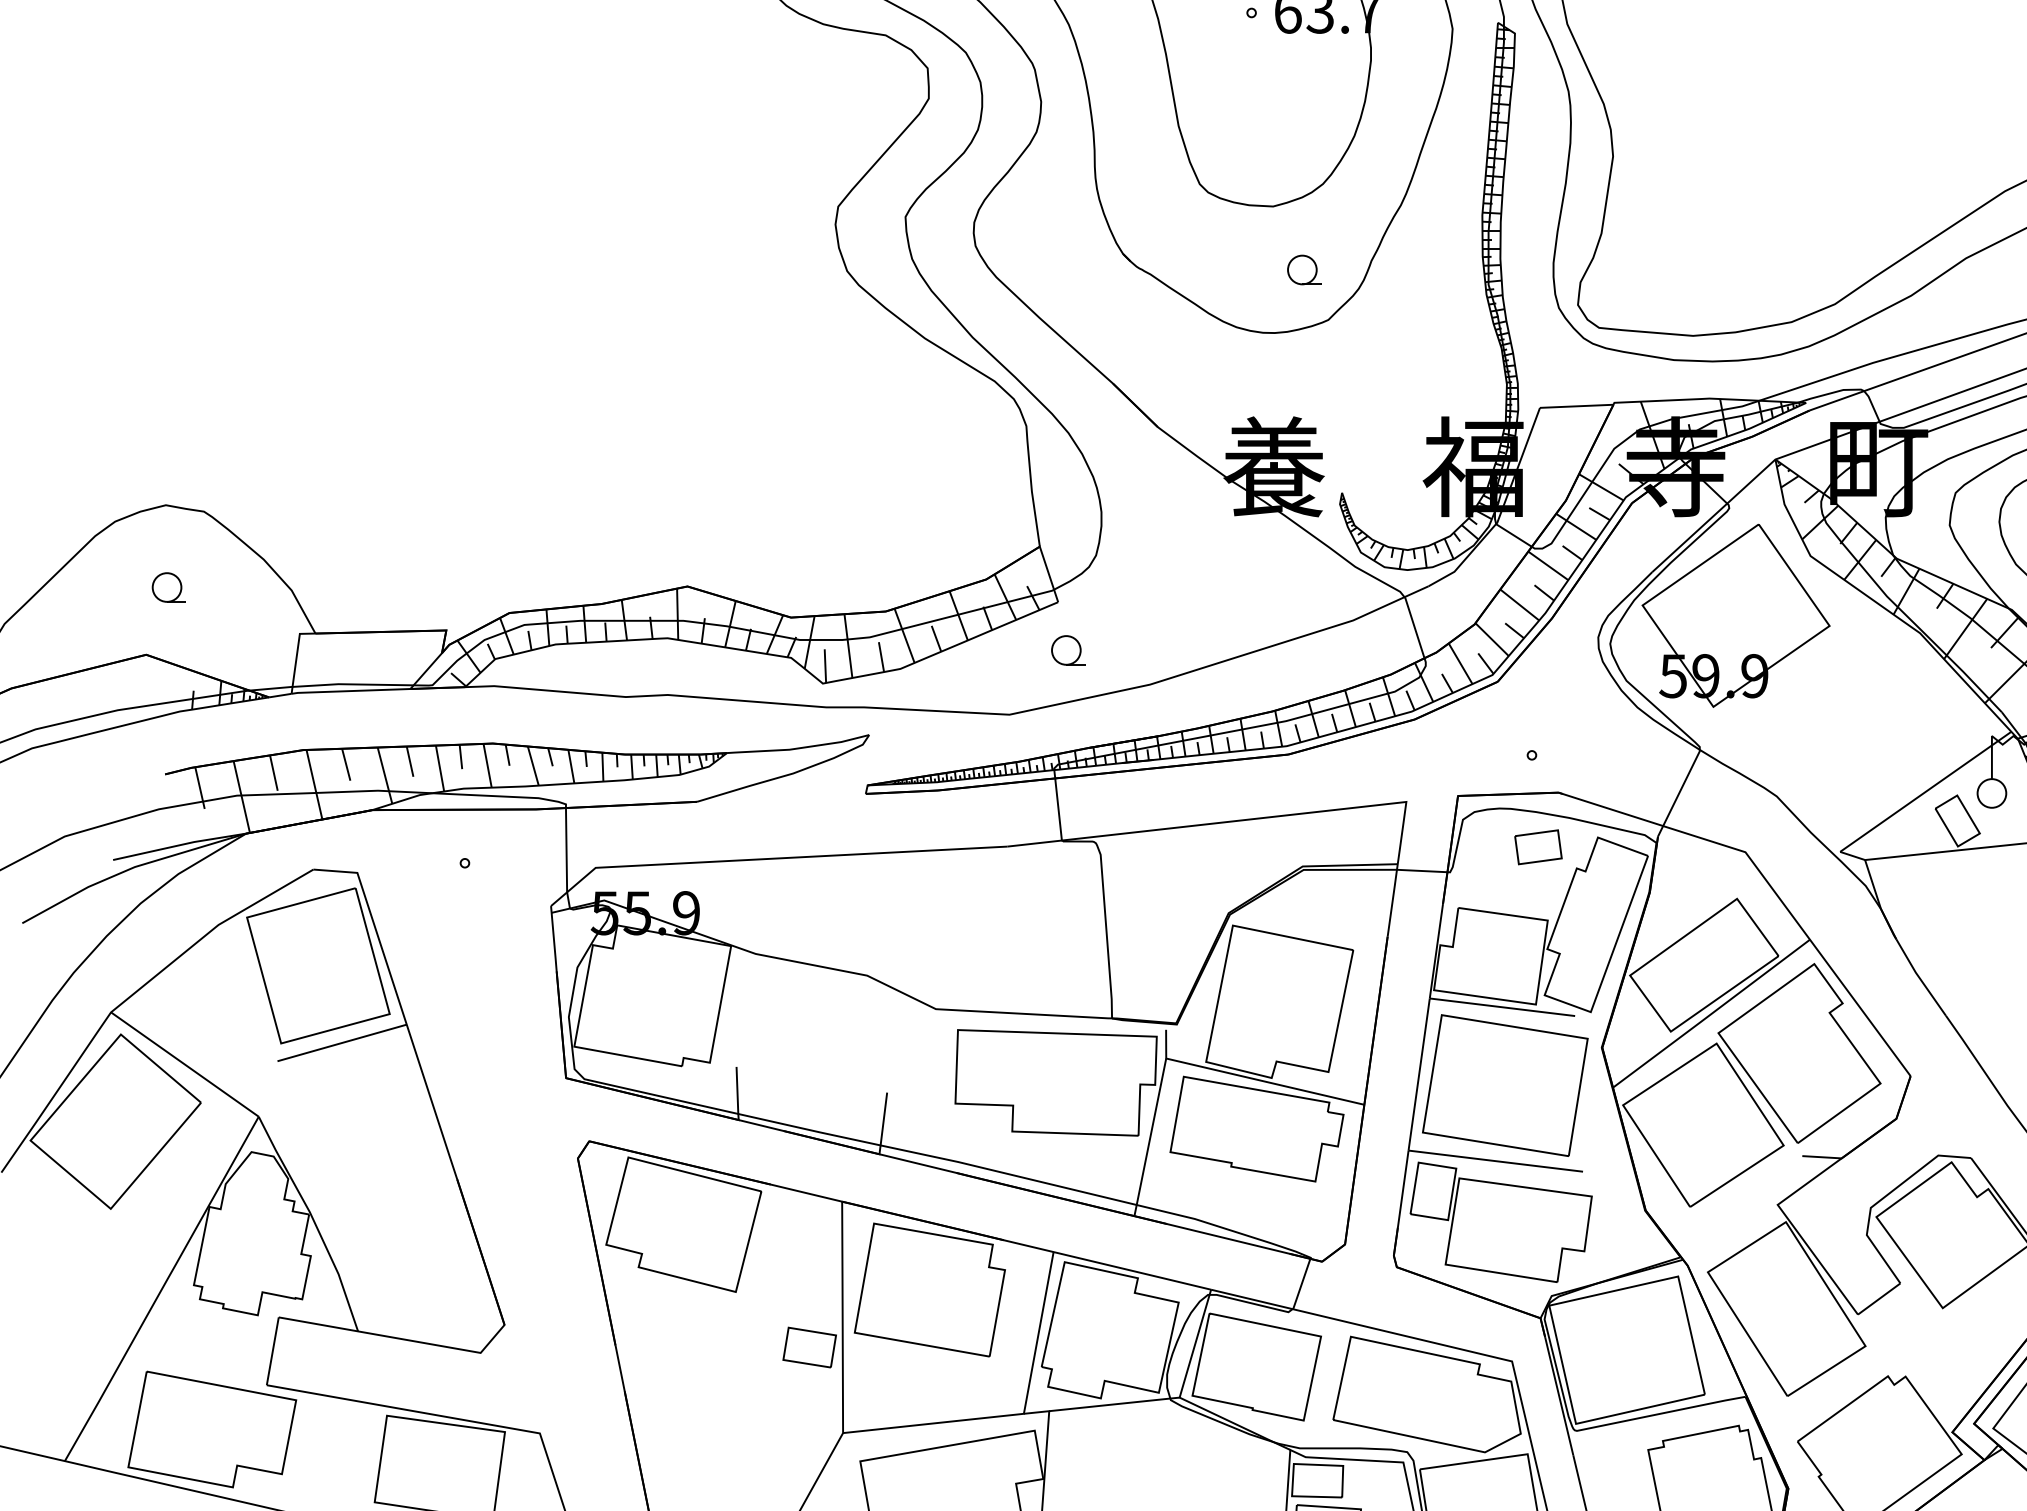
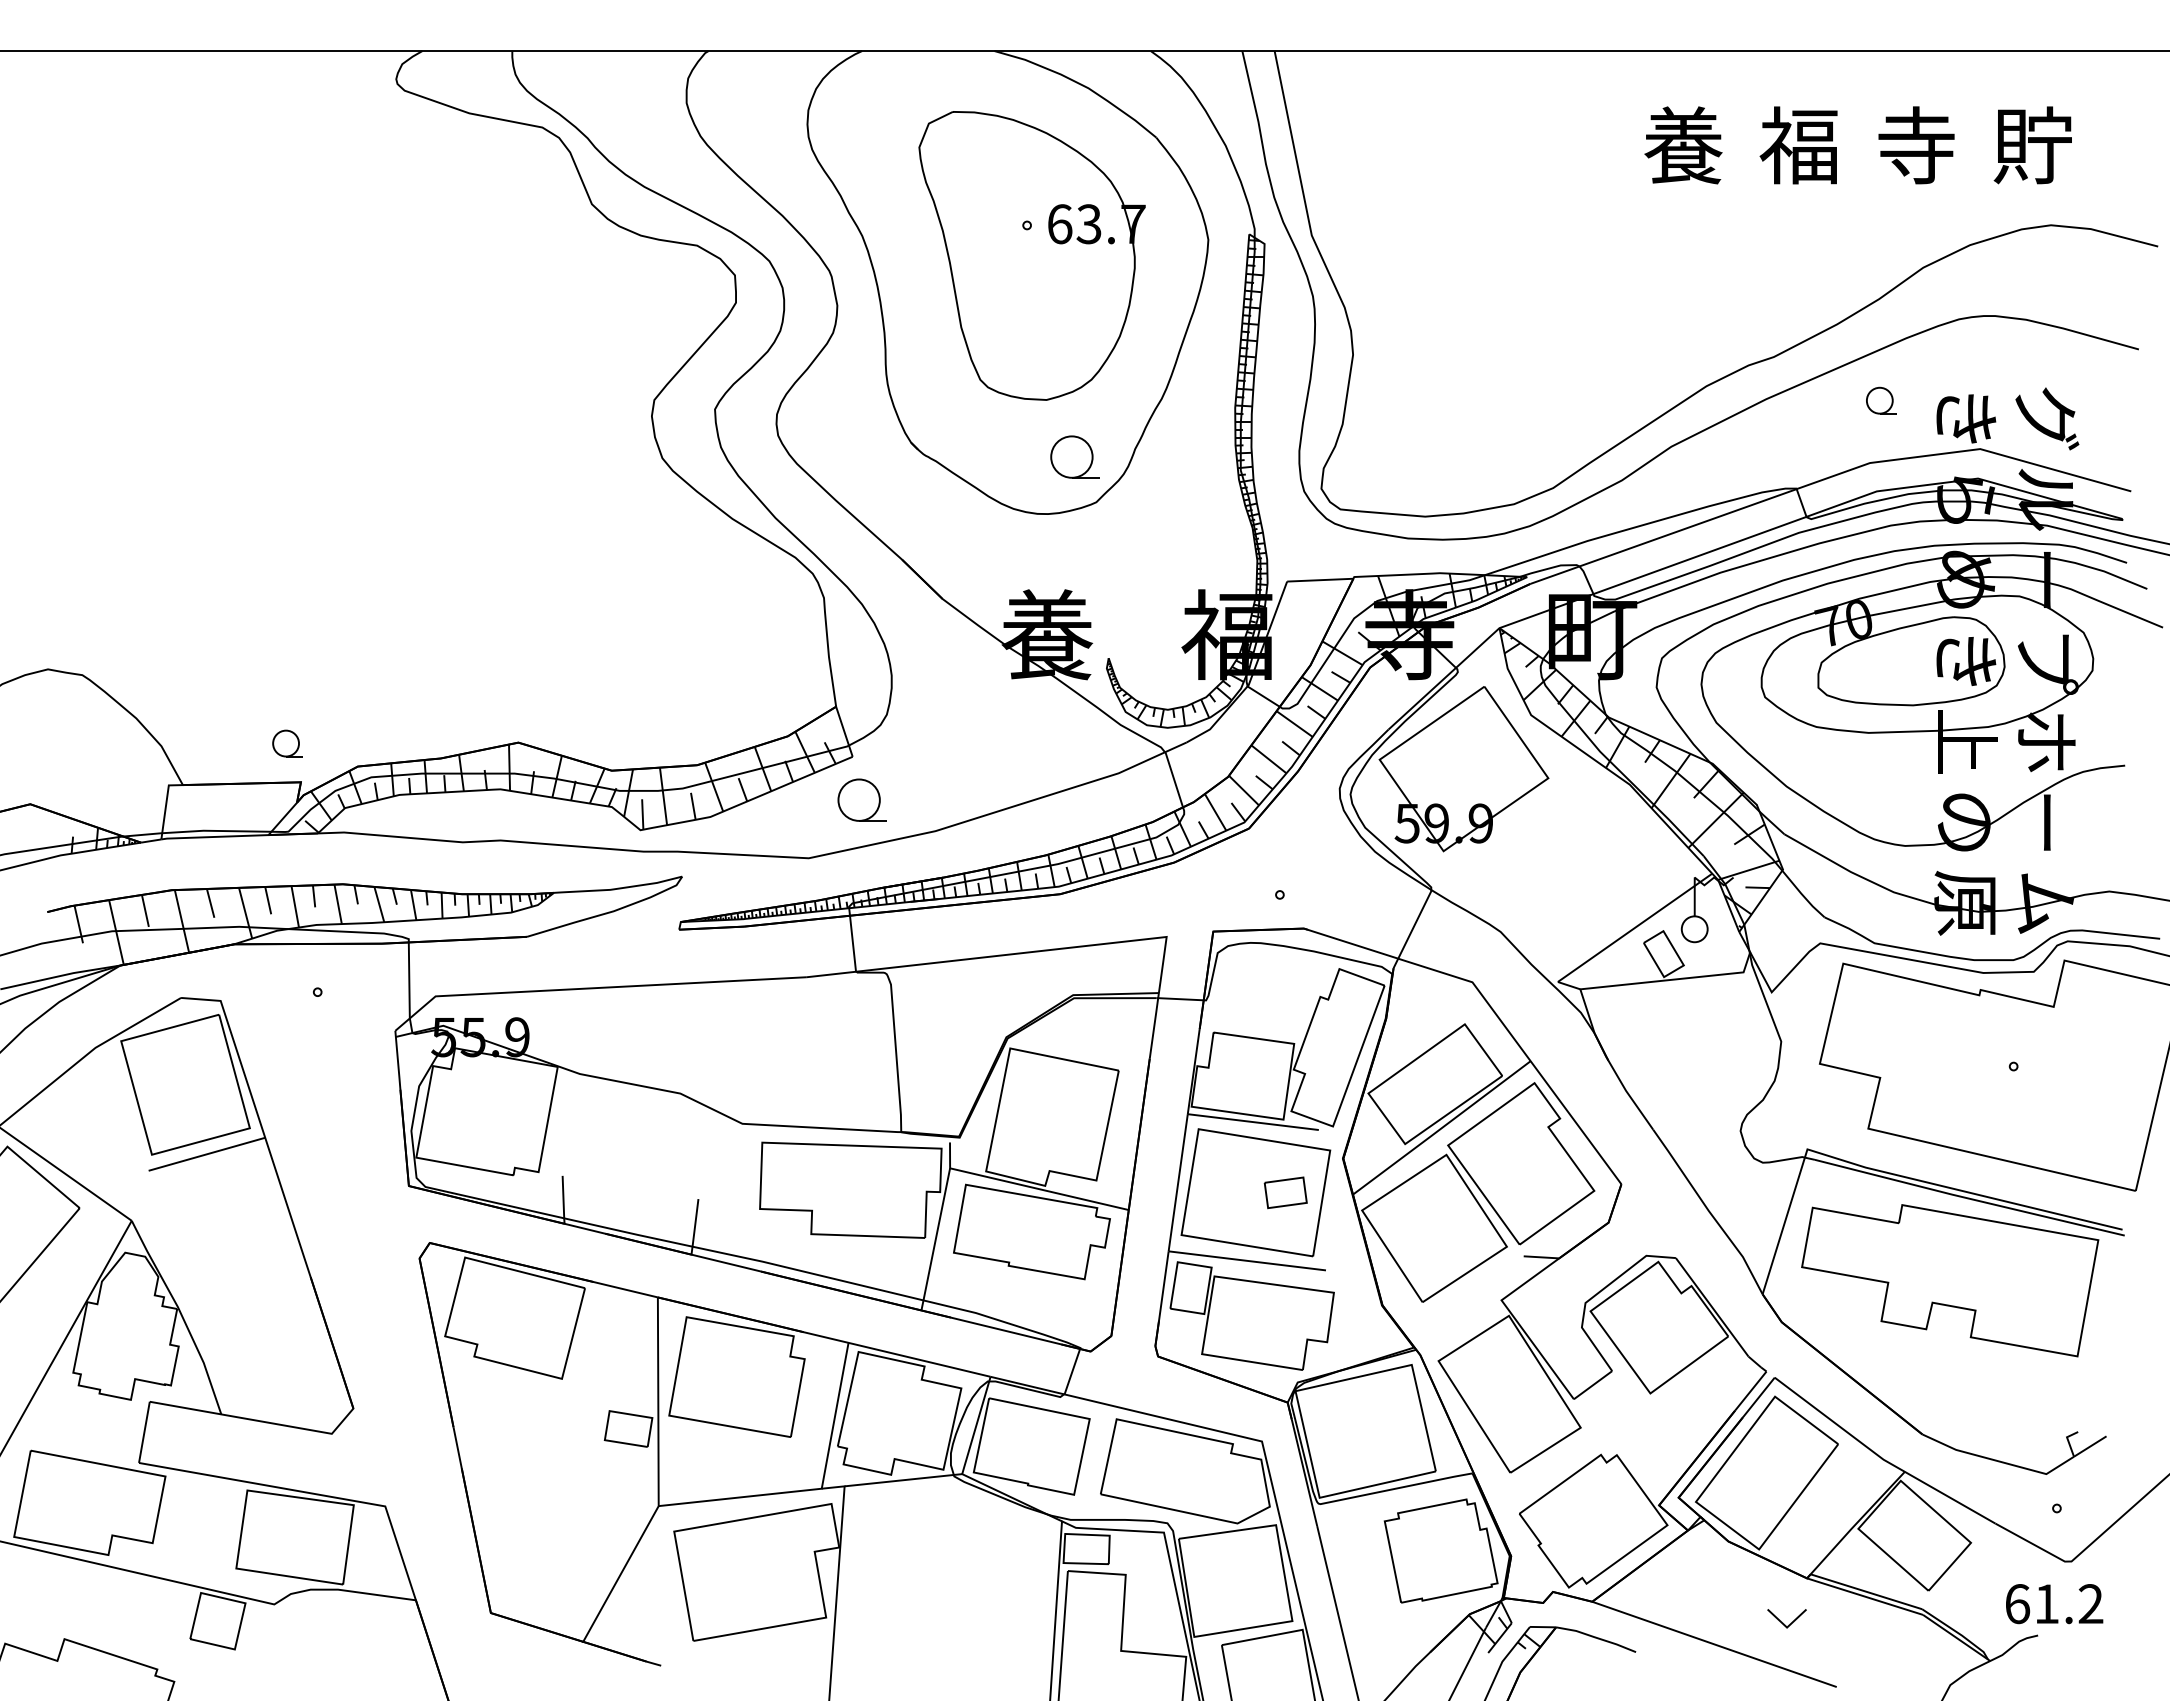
part: (1304, 270) -> (1074, 457), size x1.6
part: (168, 587) -> (287, 743), moved
part: (1067, 650) -> (861, 800), size x1.6
part: (1538, 846) -> (1285, 1192), moved

